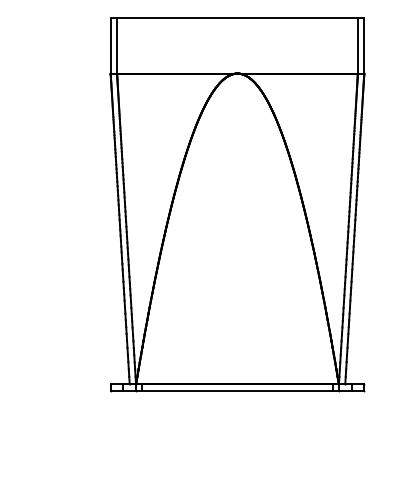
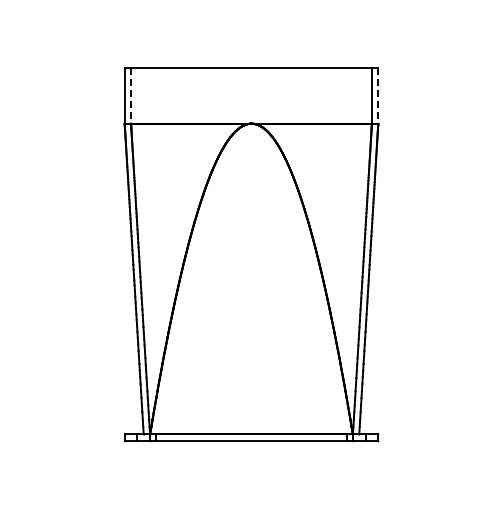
line: (117, 45) -> (131, 95), solid -> dashed
line: (364, 46) -> (378, 96), solid -> dashed

